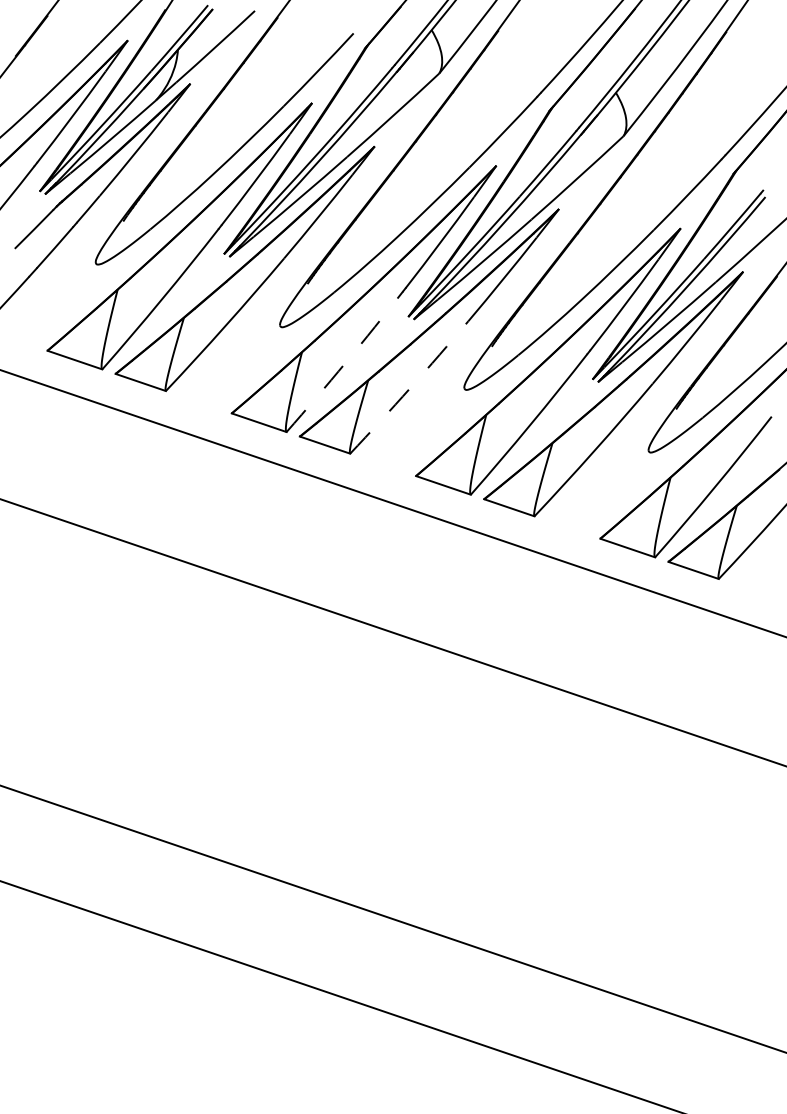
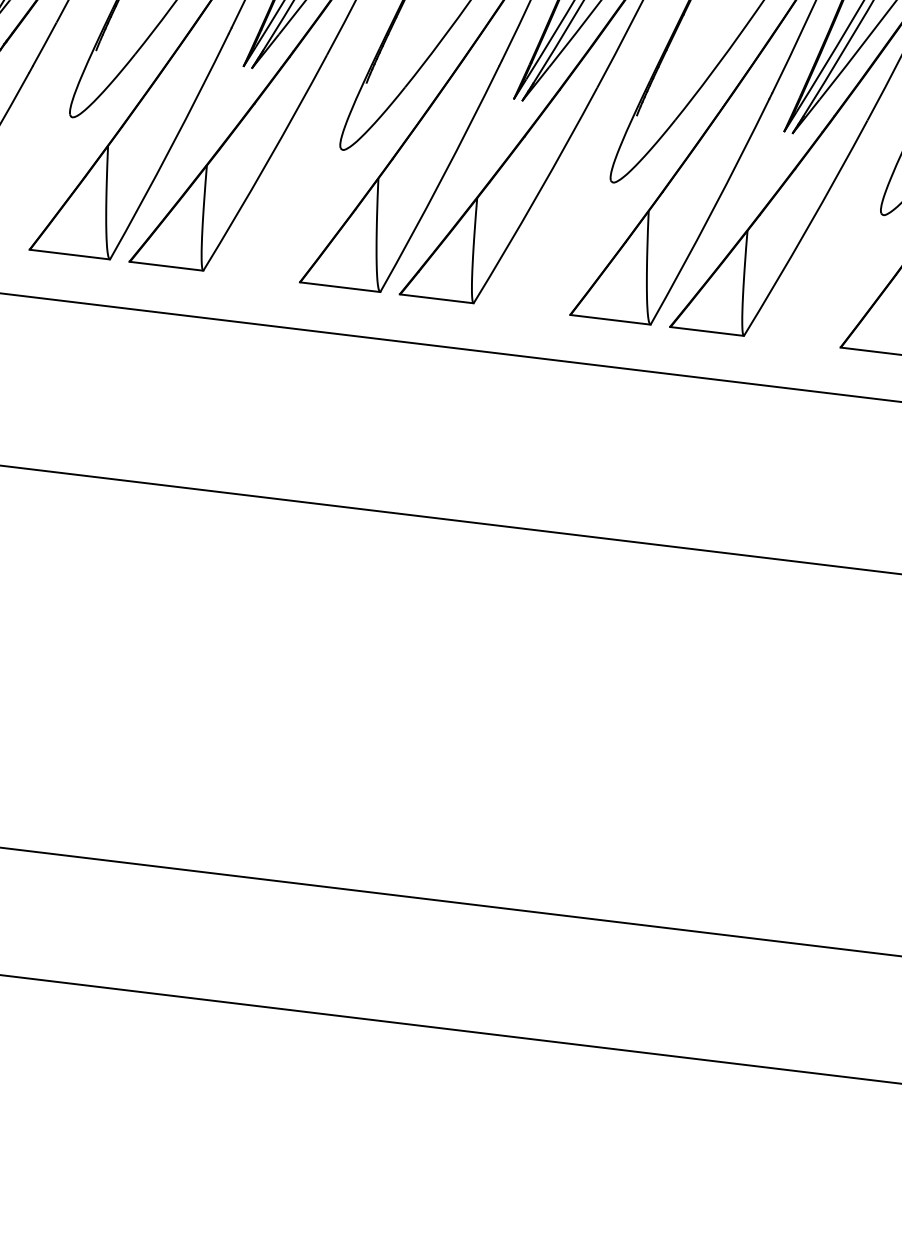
arc: (345, 362) -> (440, 179), dashed -> solid
arc: (410, 388) -> (537, 196), dashed -> solid

